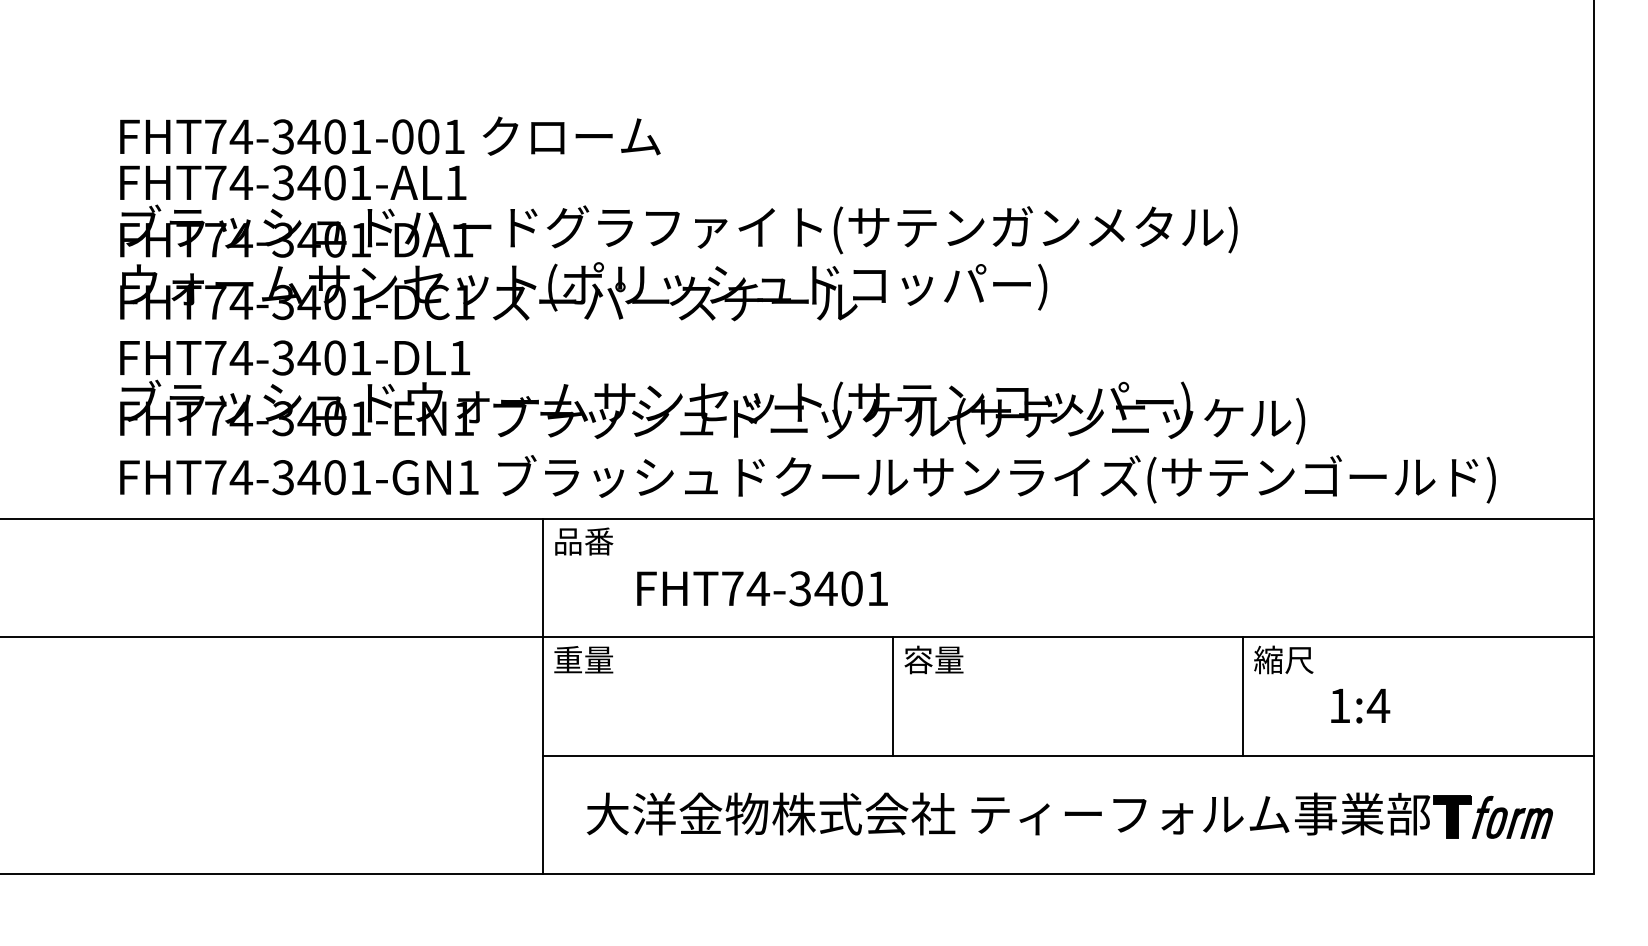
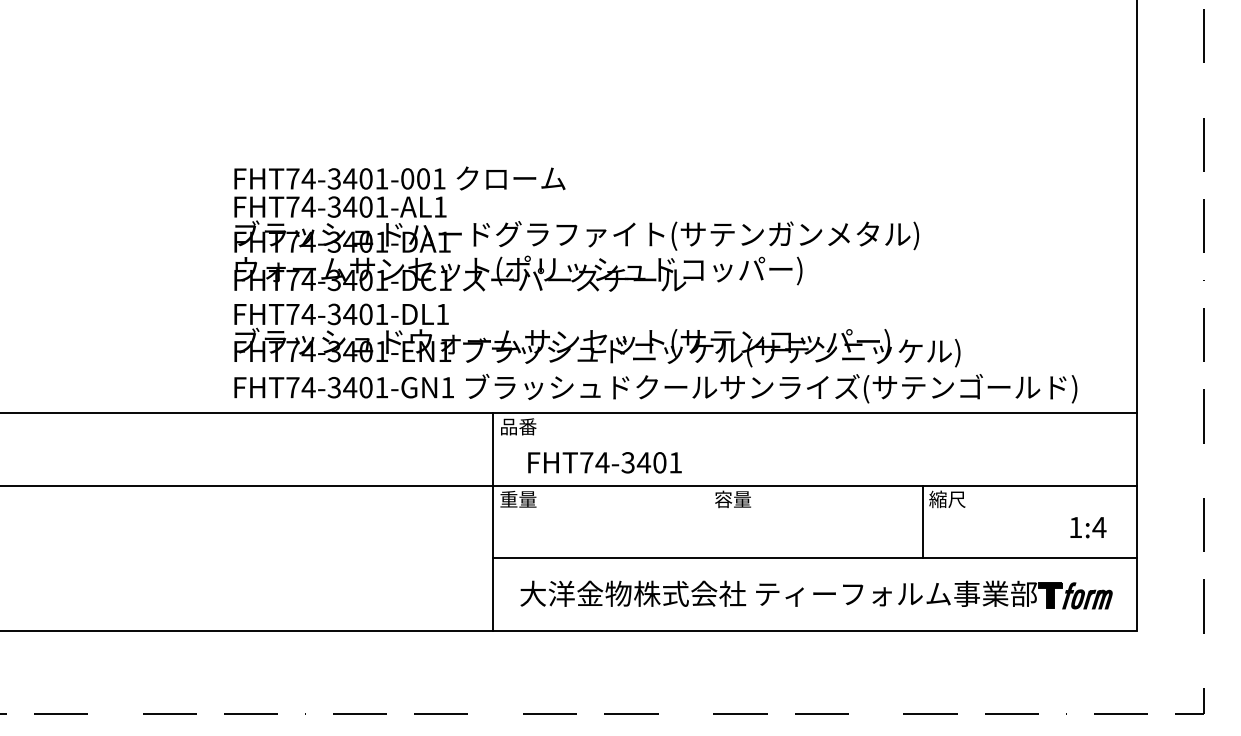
text: (761, 588) -> (604, 462), moved
line: (893, 695) -> (708, 521), removed
text: (1360, 705) -> (1088, 527), moved

